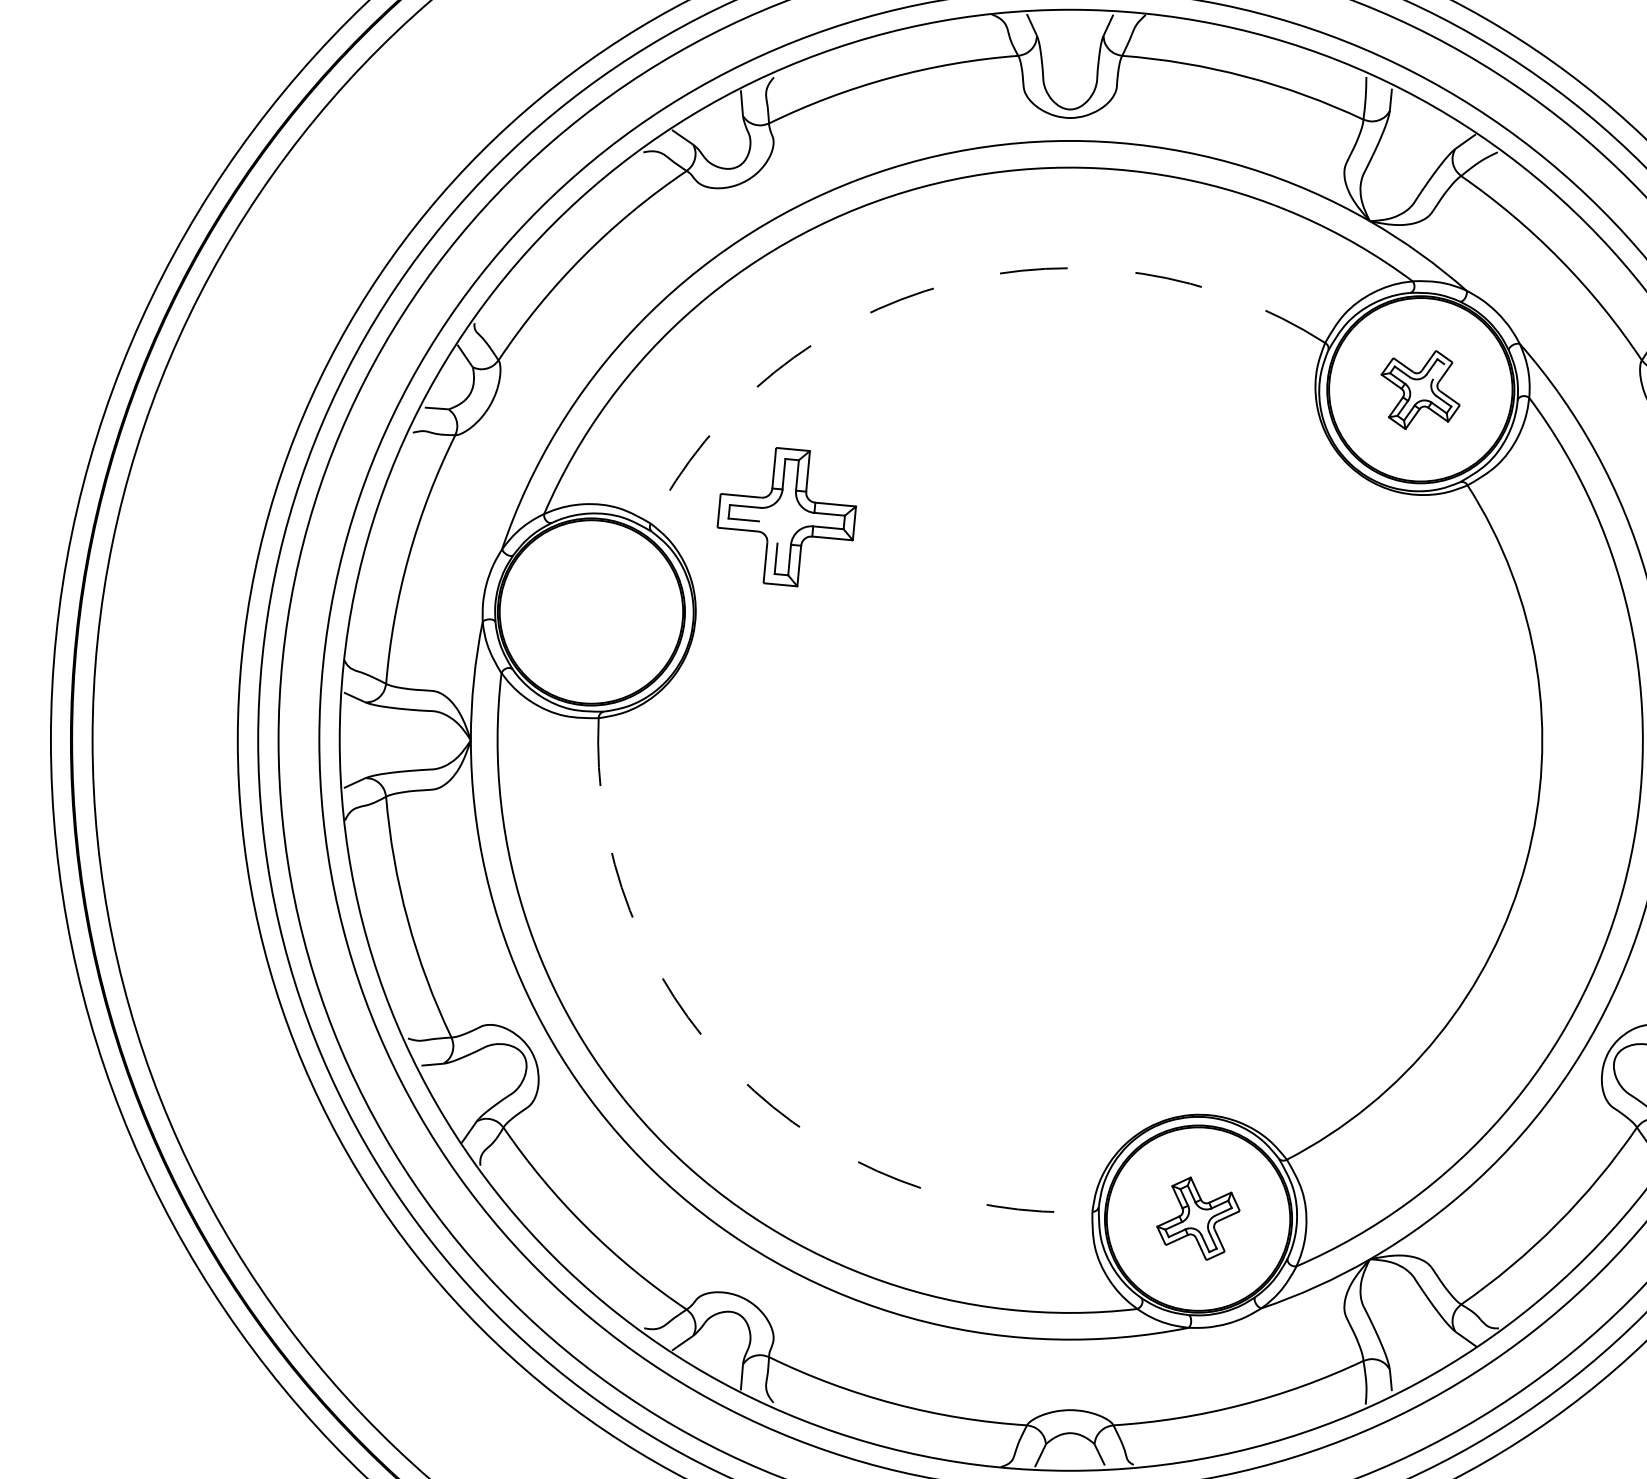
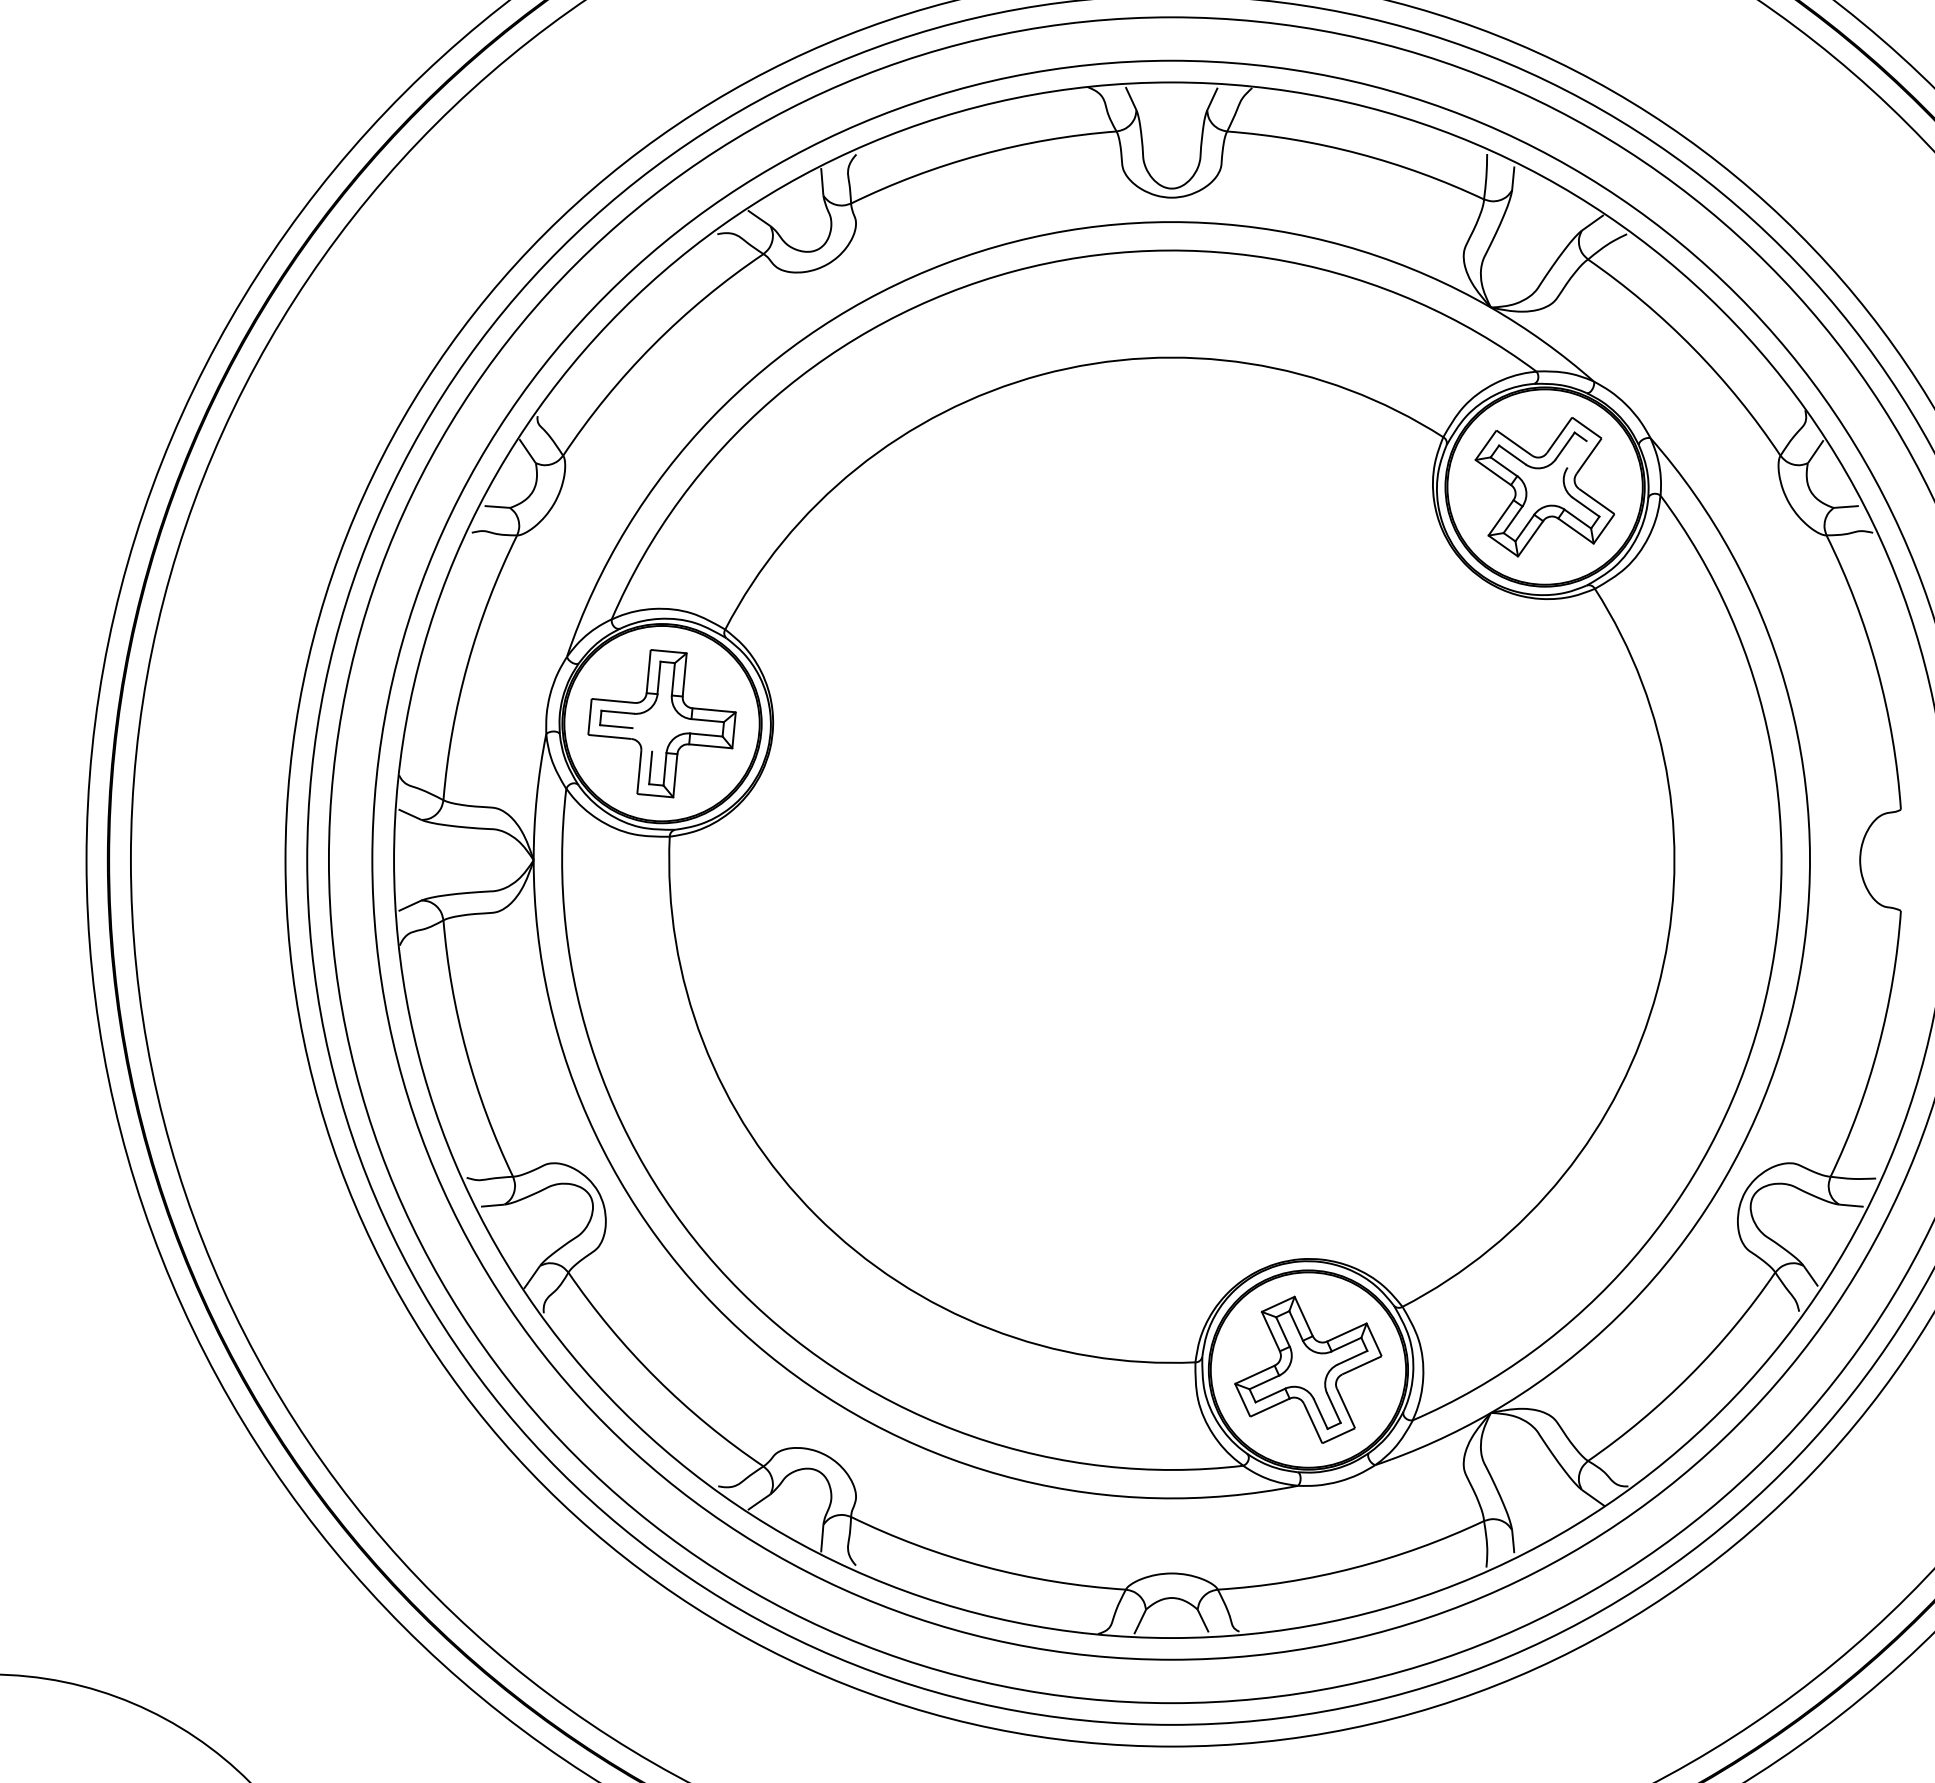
arc: (947, 284) -> (1041, 374), dashed -> solid
part: (1420, 390) -> (1544, 487), size x1.67
part: (786, 516) -> (661, 723), moved
arc: (736, 1073) -> (816, 1215), dashed -> solid
part: (1198, 1218) -> (1308, 1369), size x1.67

